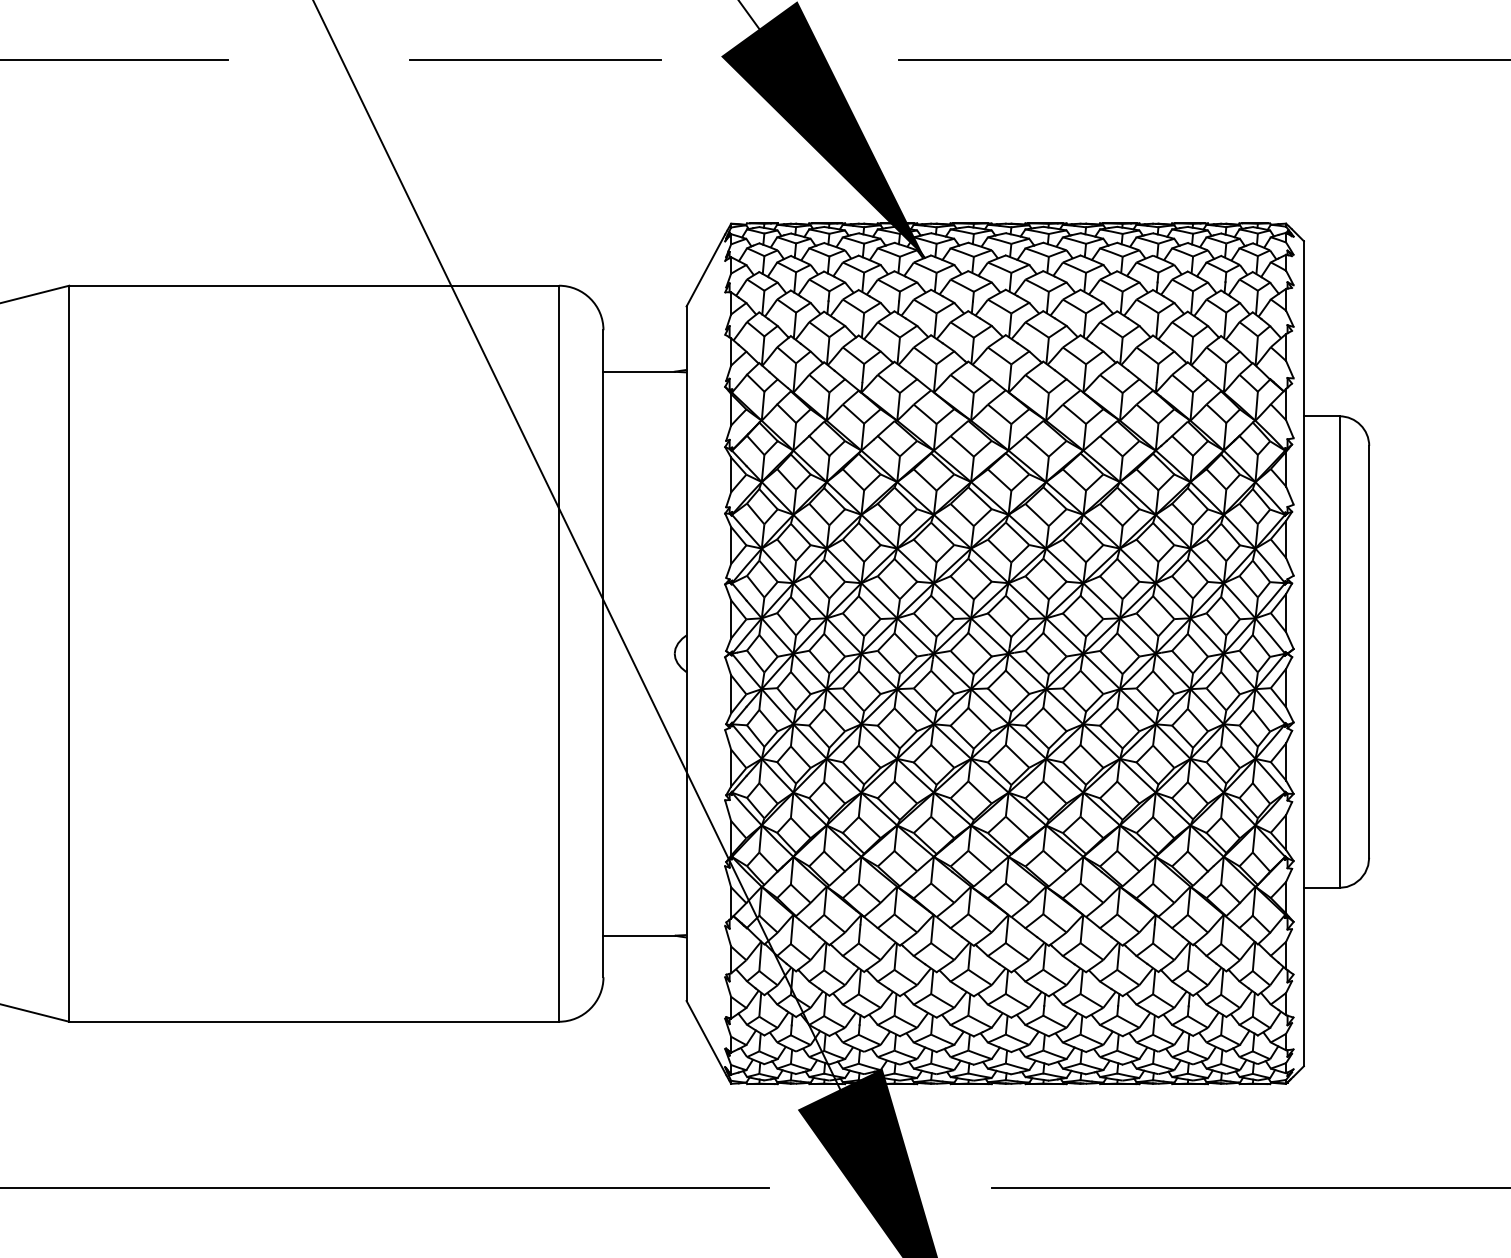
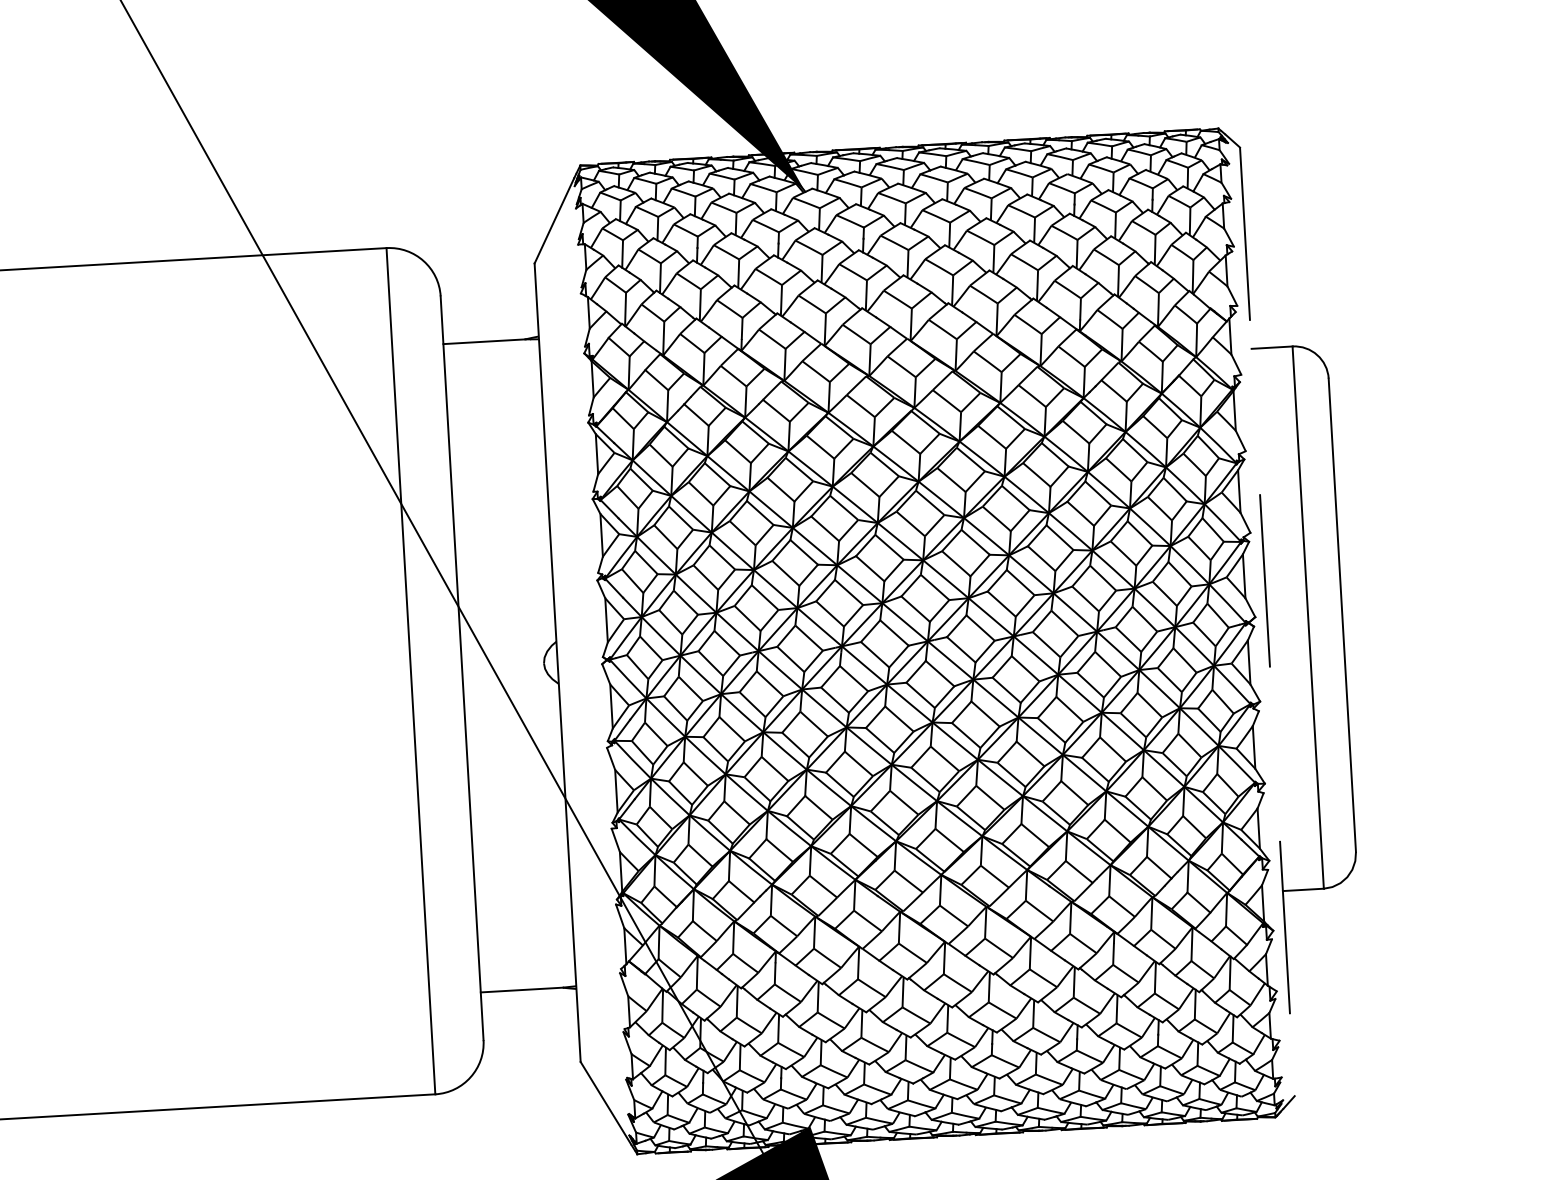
line: (1303, 653) -> (1266, 621), solid -> dashed

